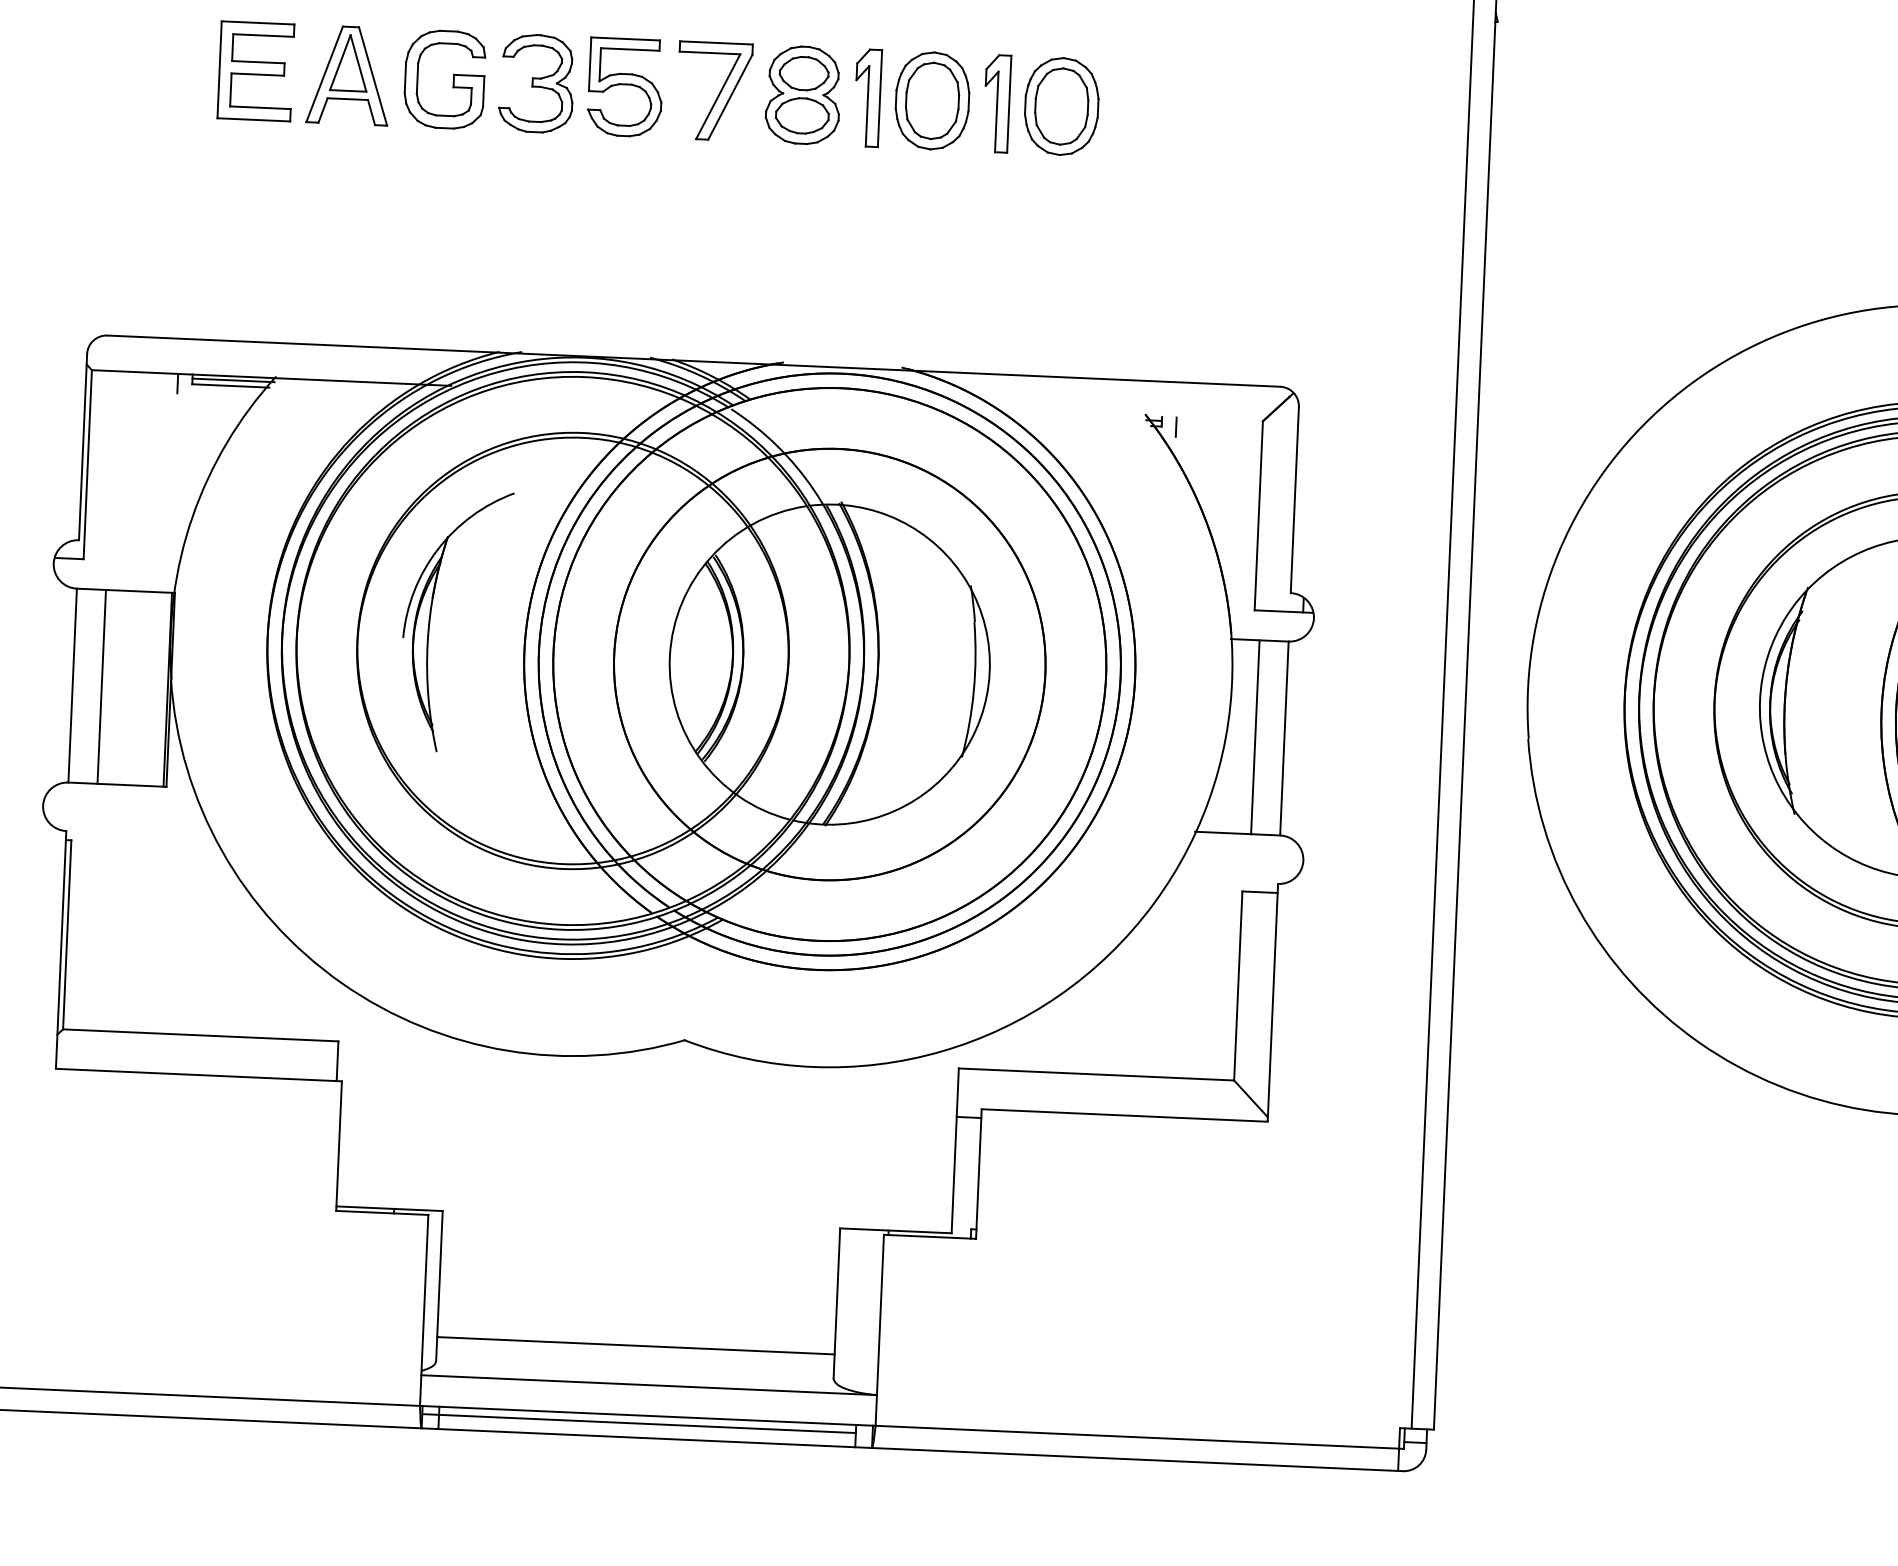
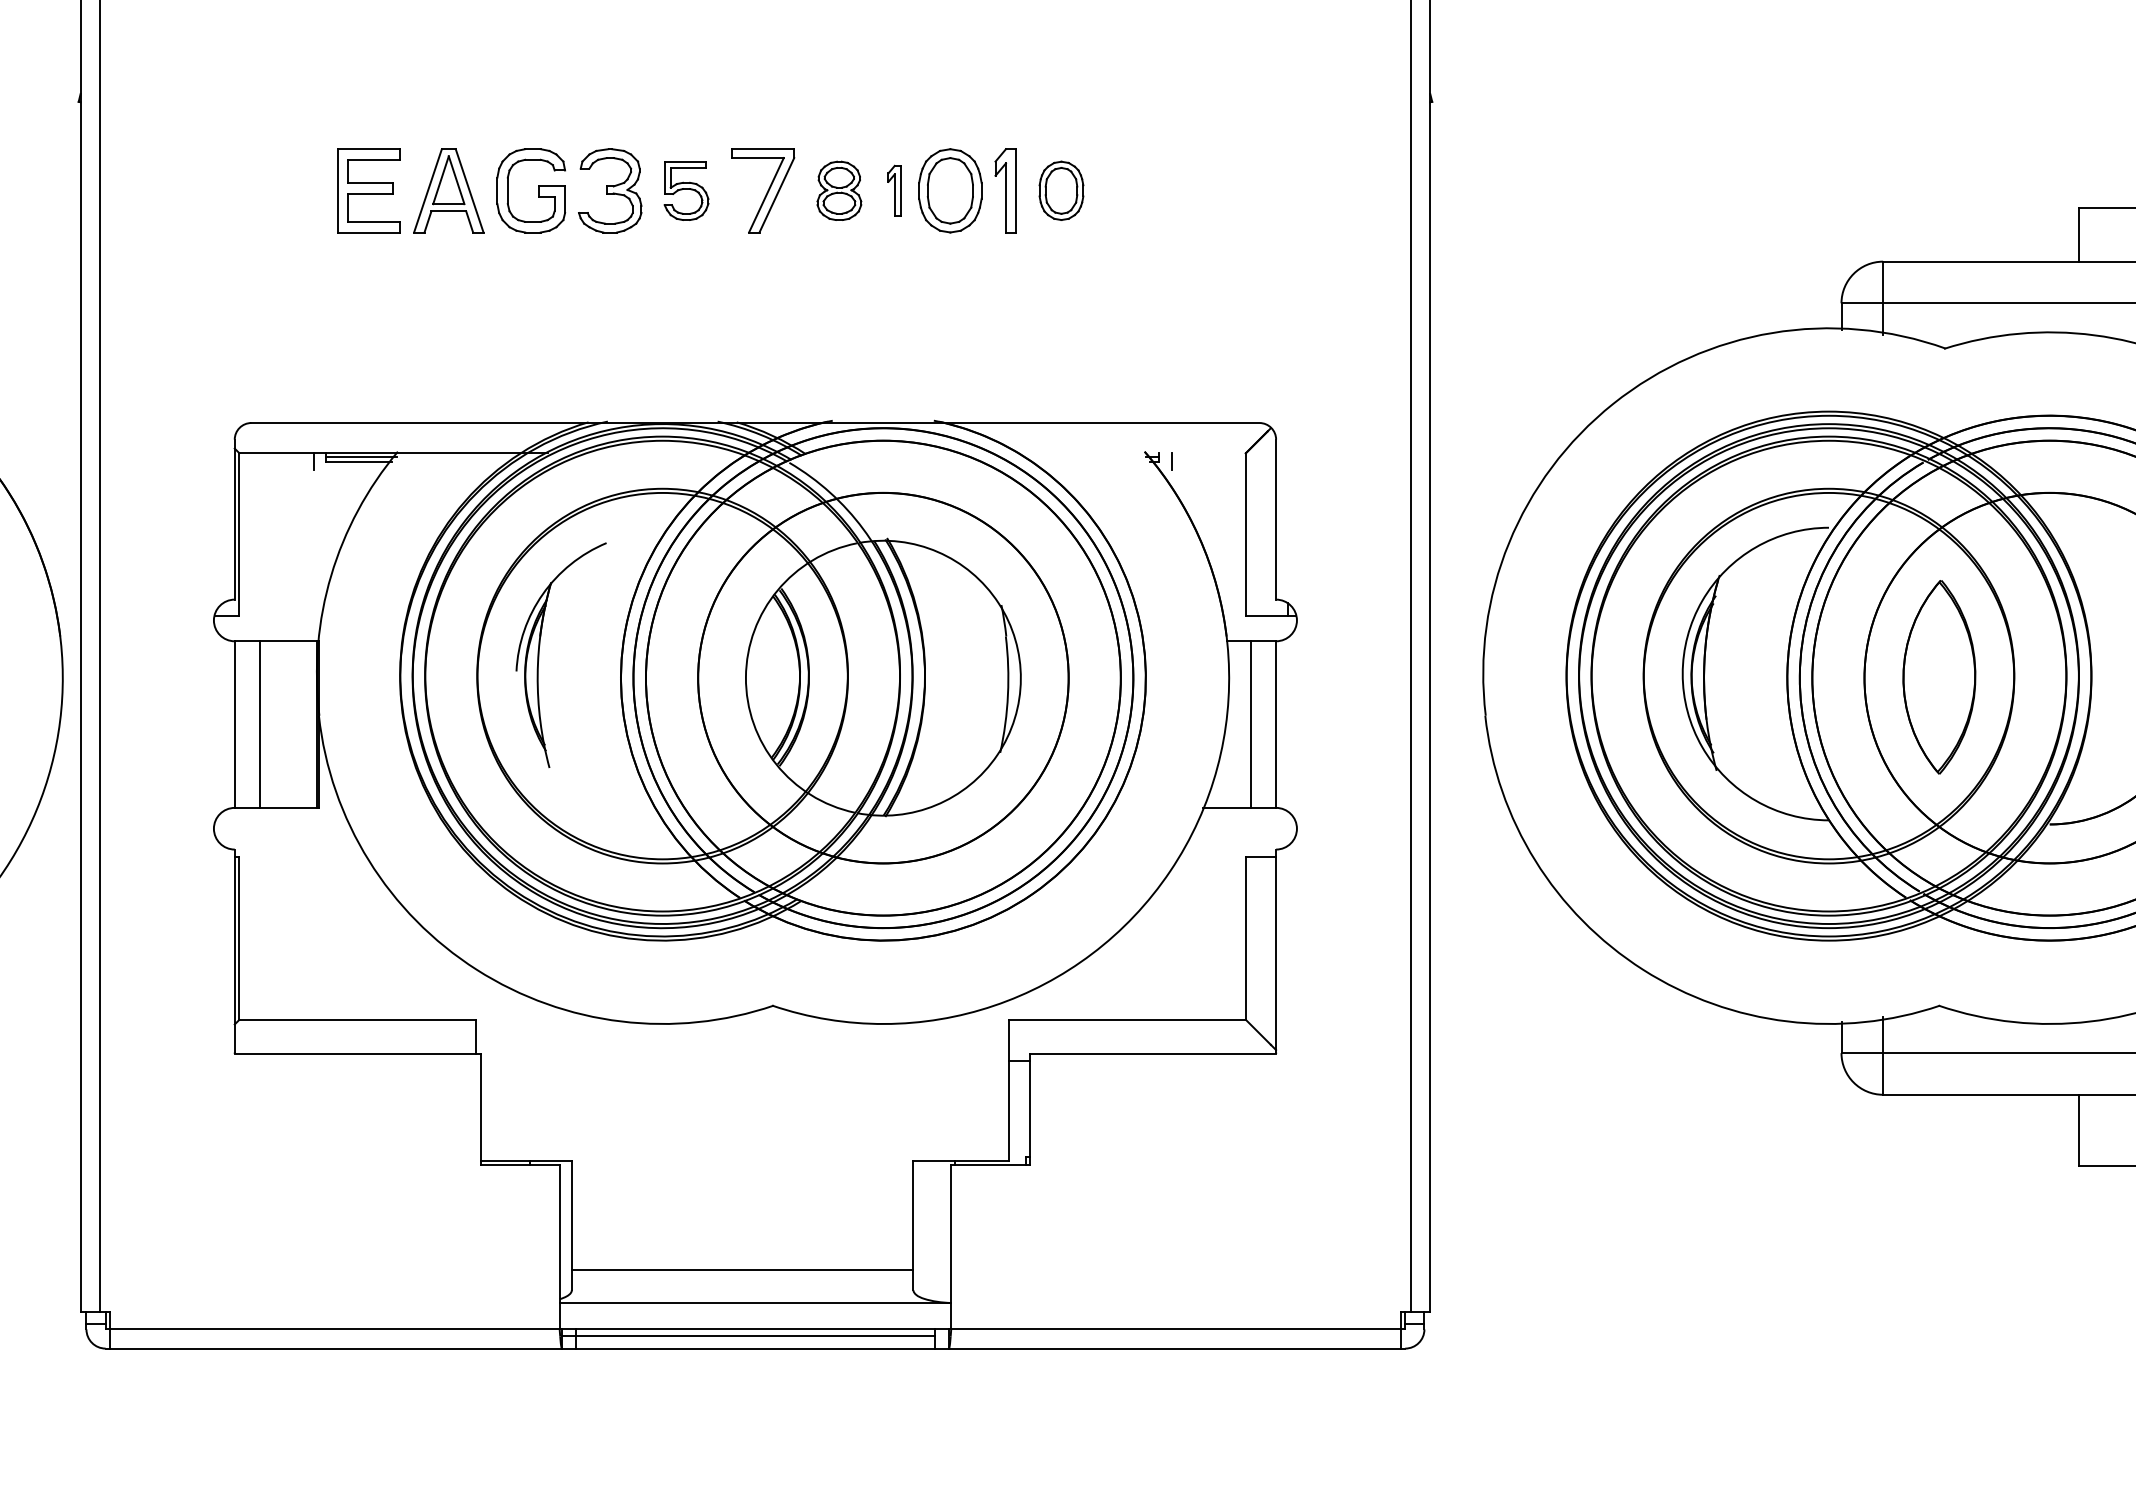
part: (625, 87) -> (686, 190), size x0.7
part: (803, 94) -> (839, 190), size x0.7
part: (867, 97) -> (894, 190), size x0.6
part: (1061, 106) -> (1061, 190), size x0.7

